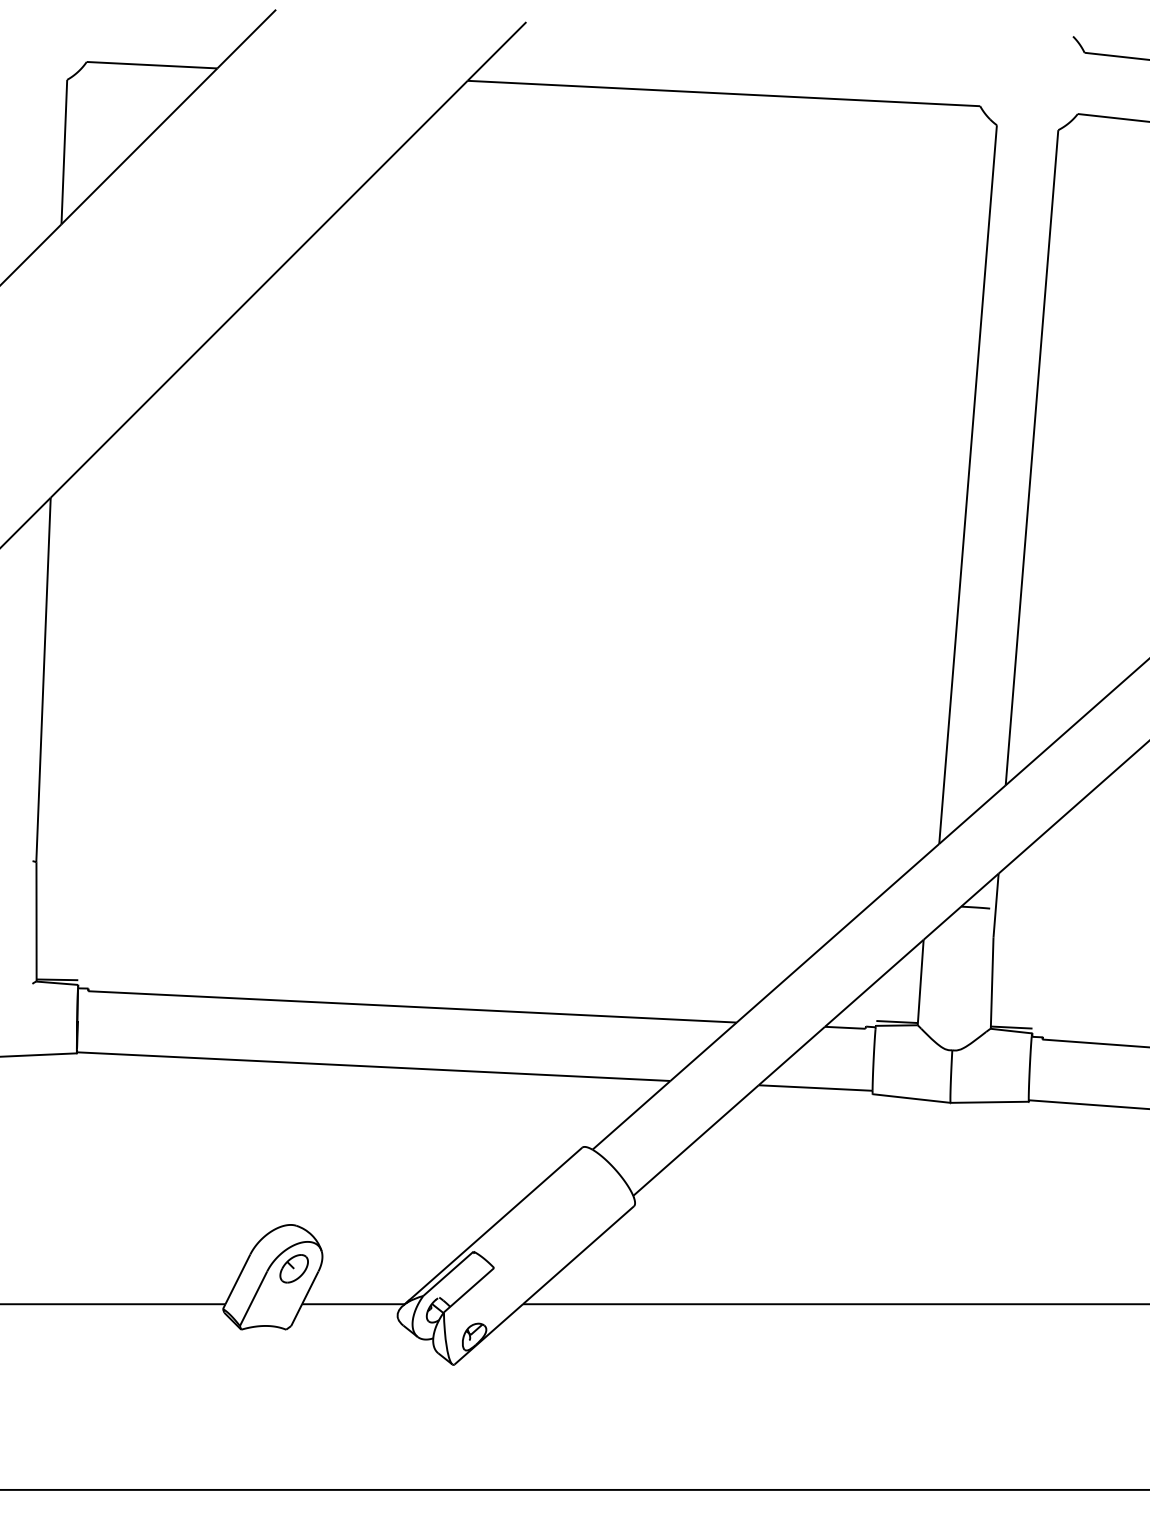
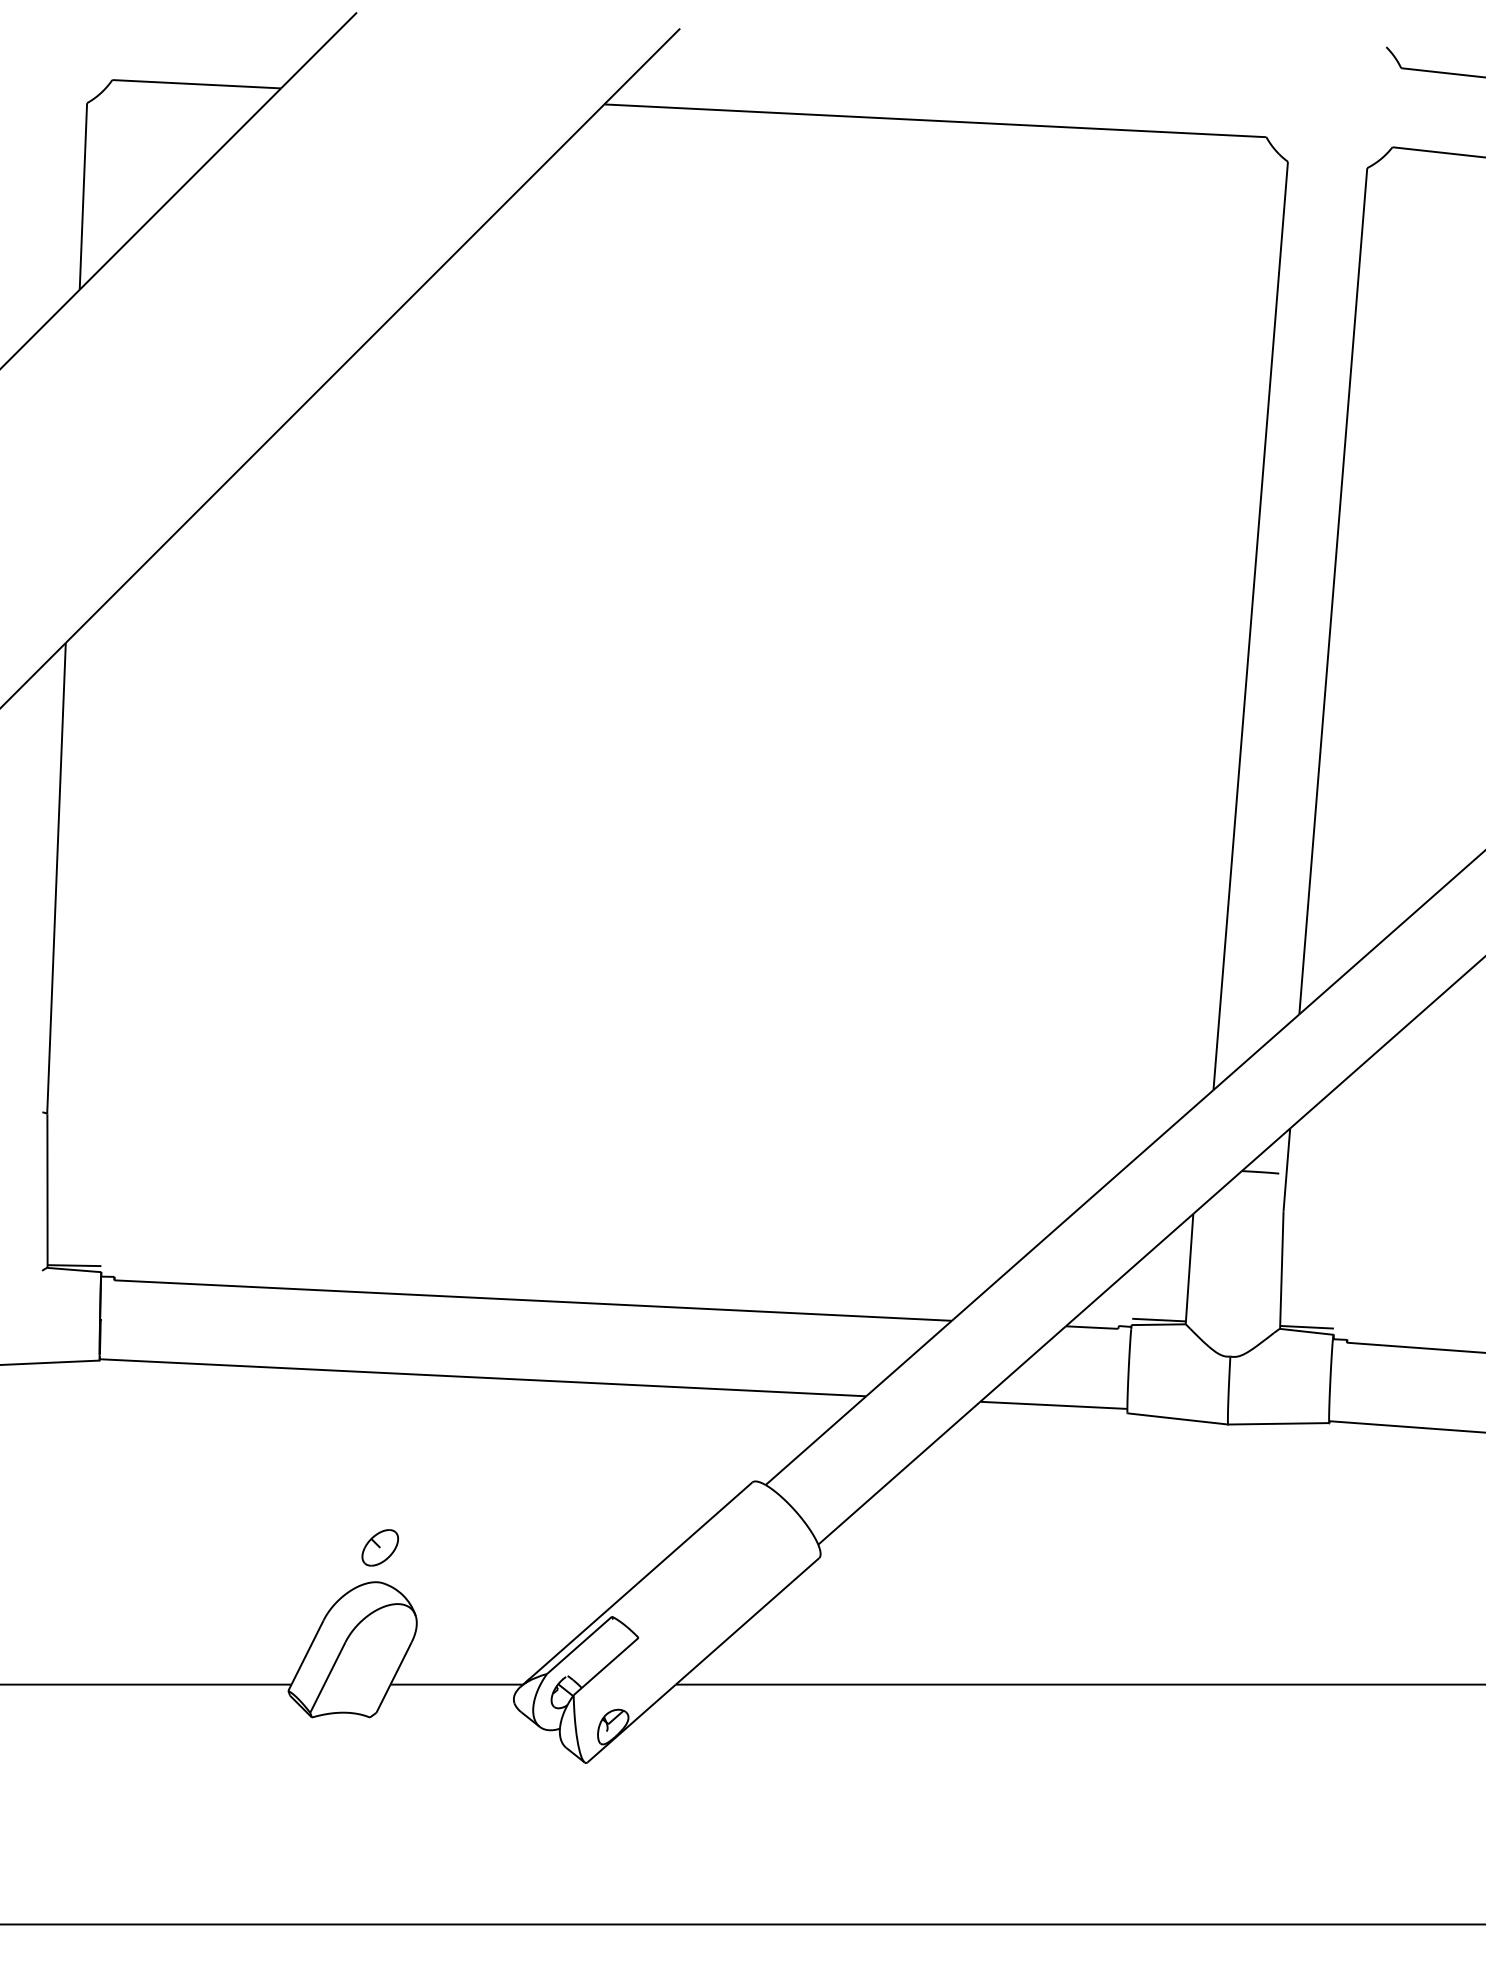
part: (293, 1268) -> (379, 1547), moved

